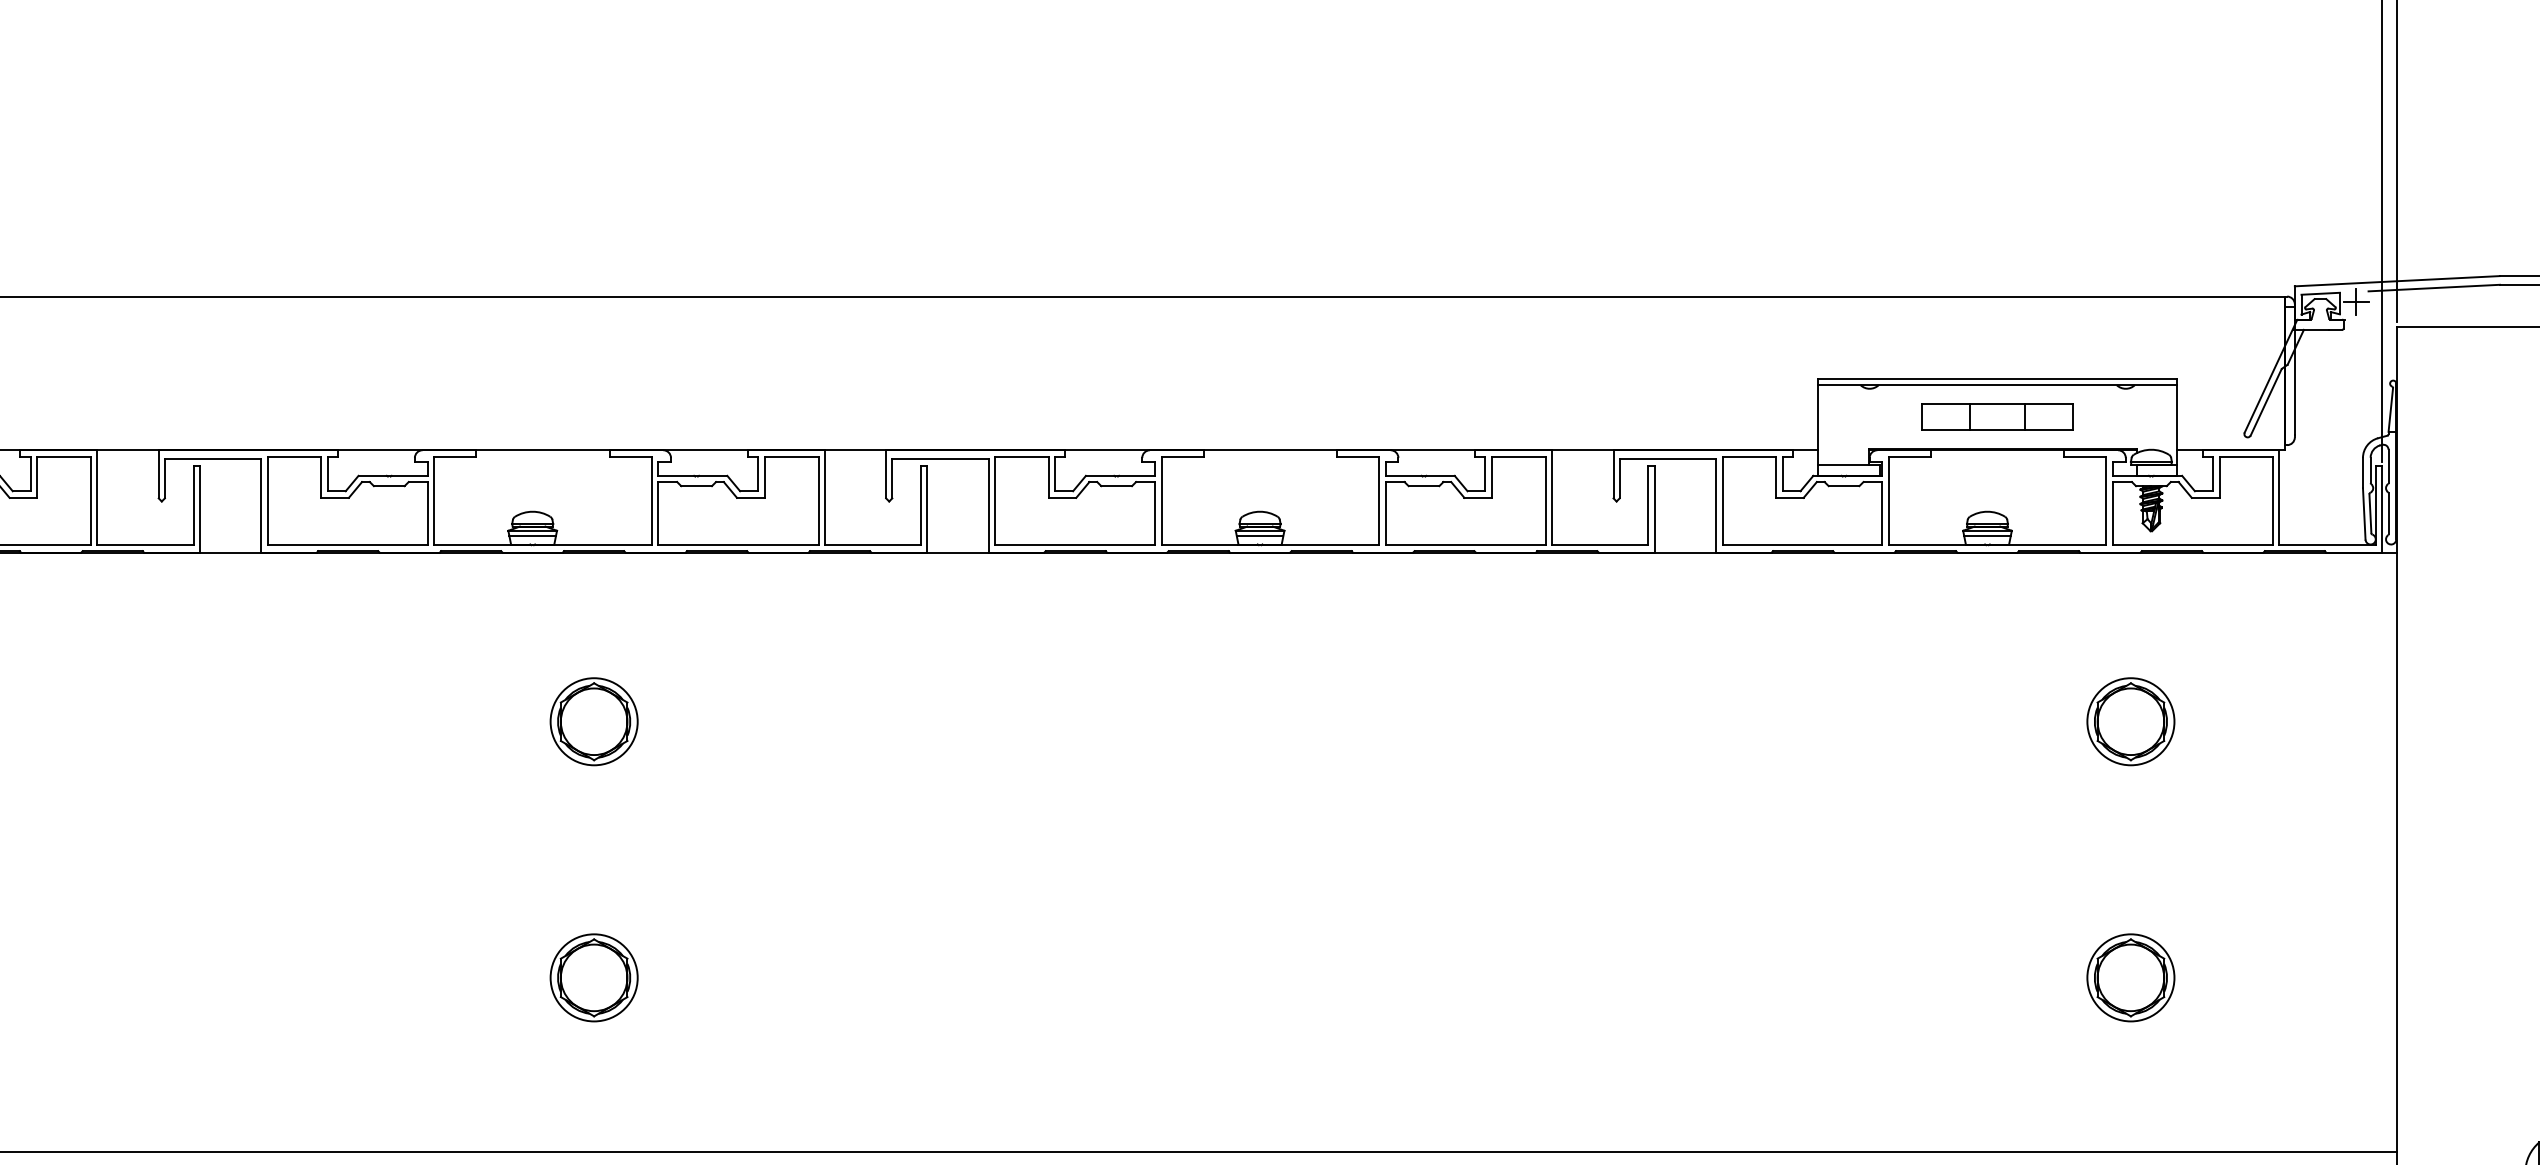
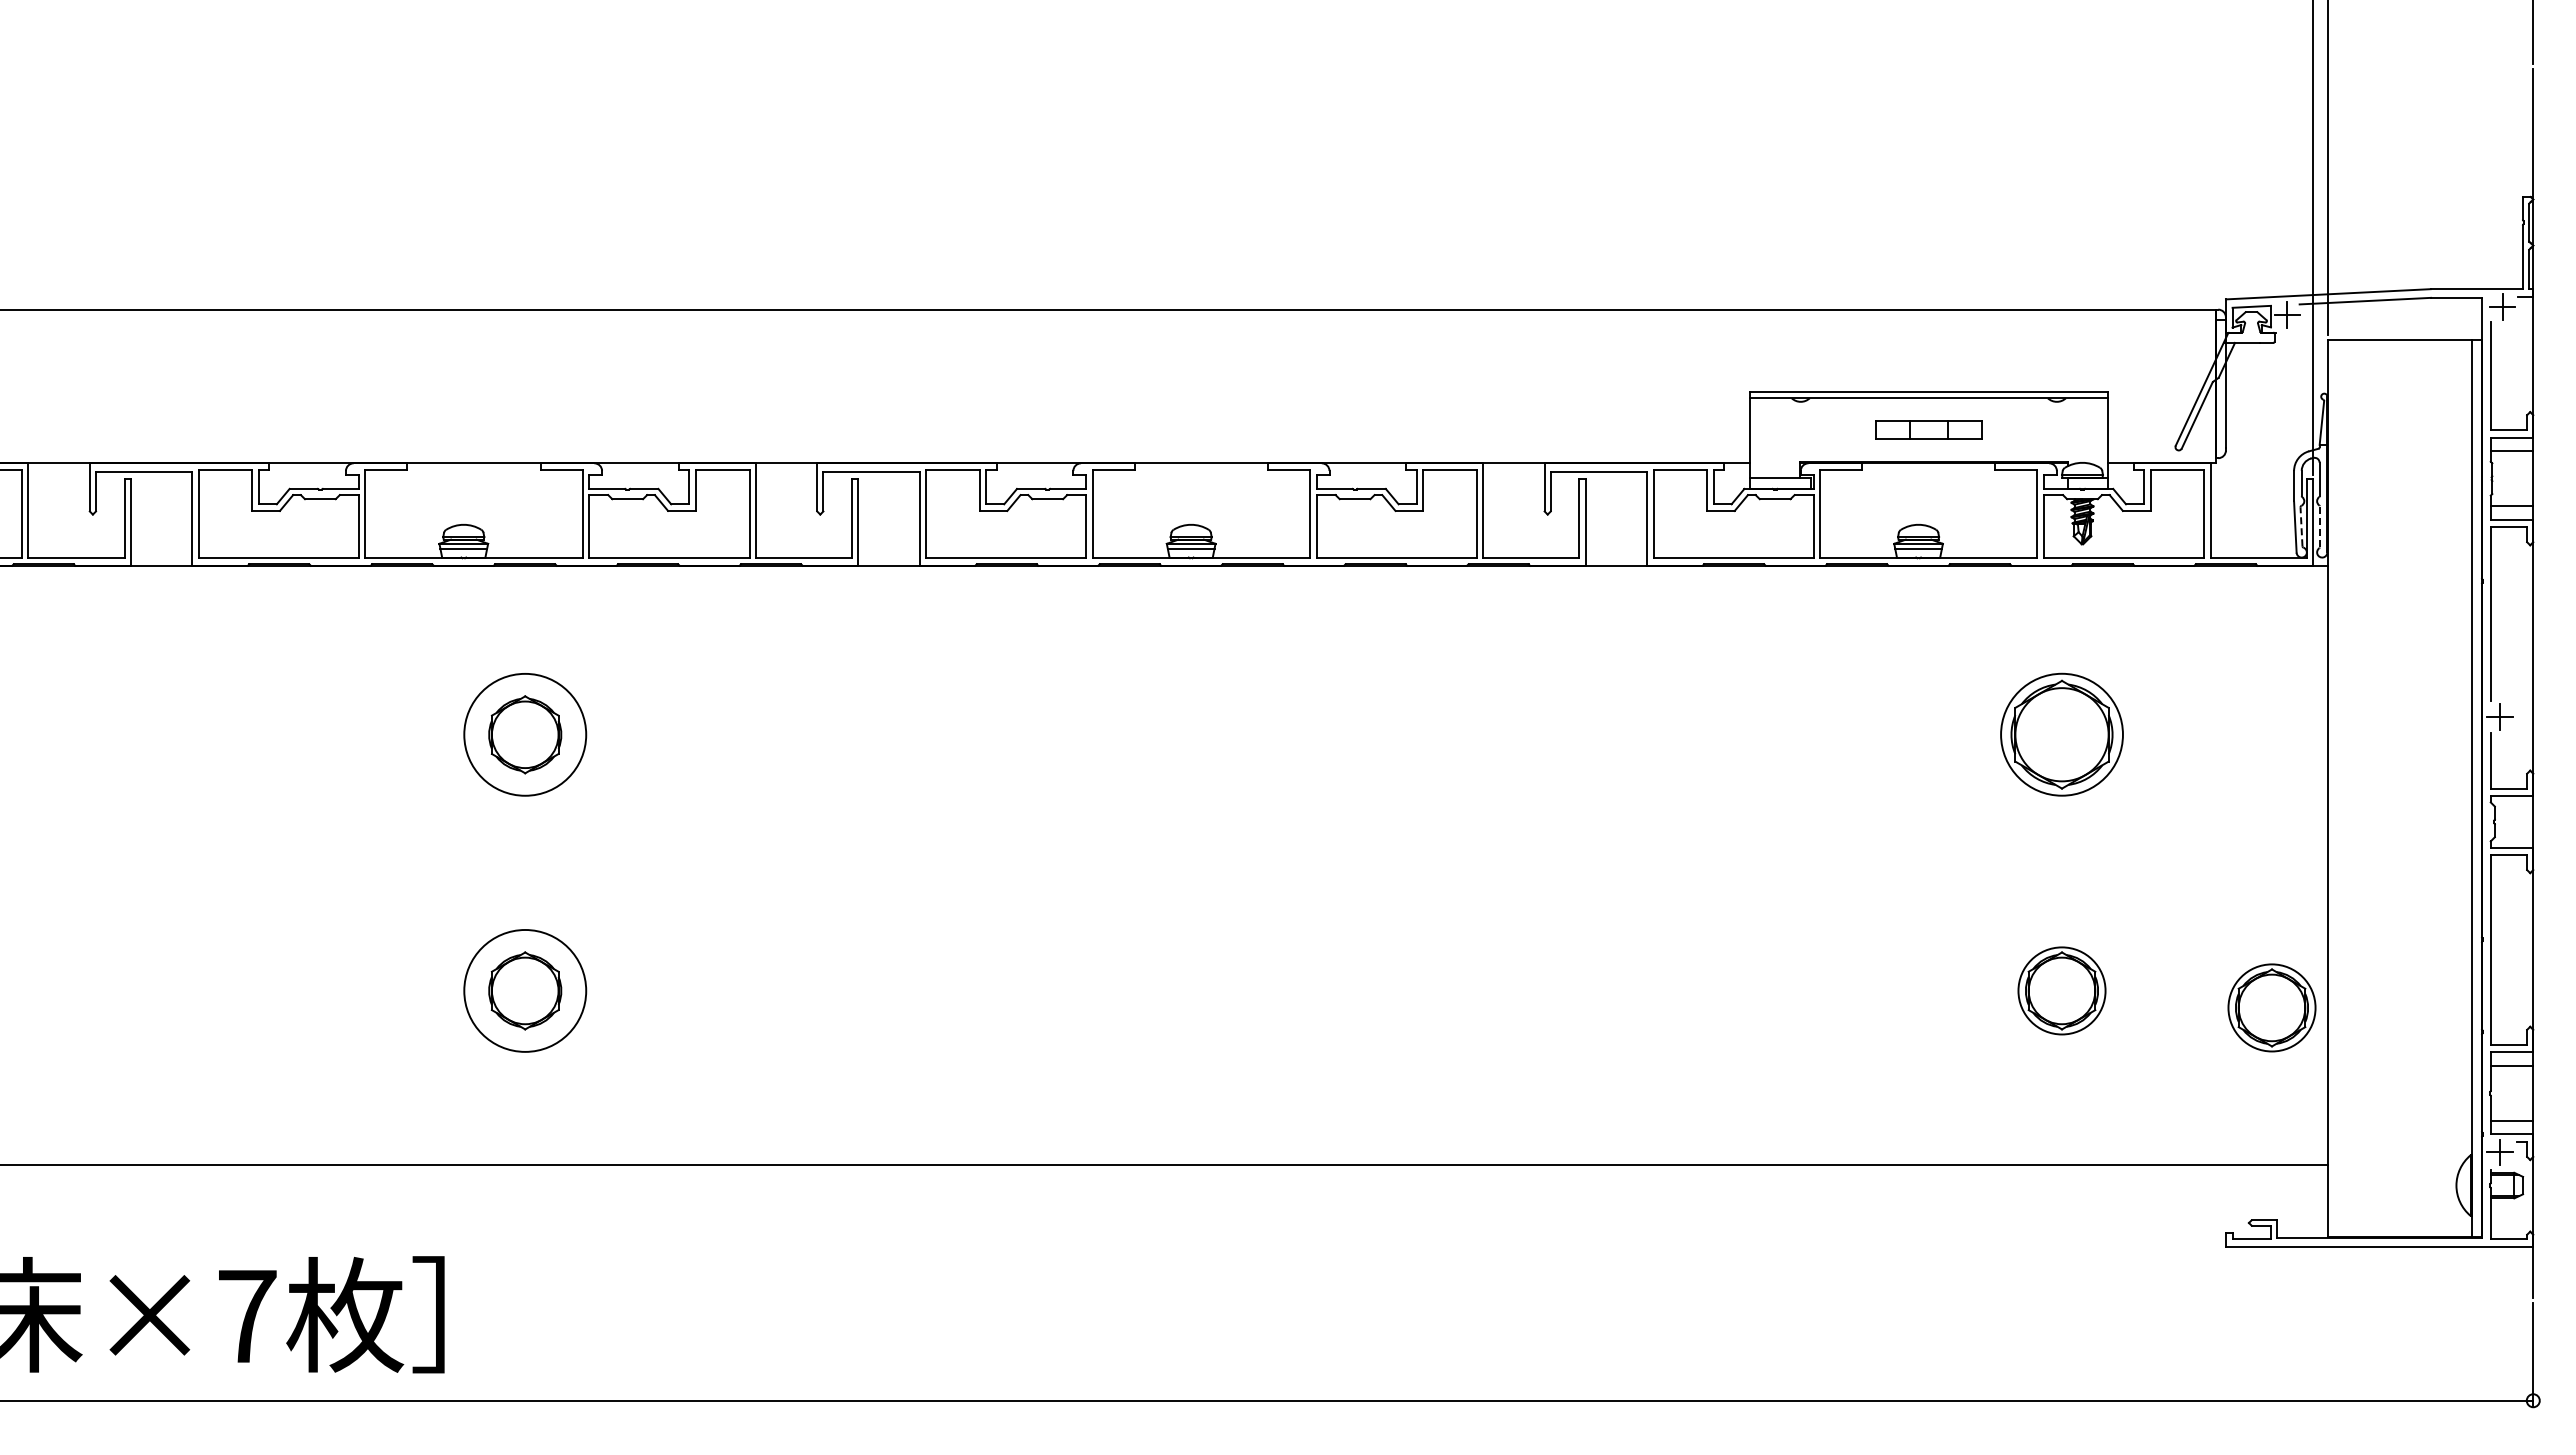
part: (1997, 416) -> (1928, 429), size x0.7
line: (2370, 513) -> (2301, 526), solid -> dashed
line: (2388, 513) -> (2319, 526), solid -> dashed
circle: (593, 721) -> (524, 734), size x1.4
part: (2130, 721) -> (2061, 734), size x1.4
circle: (593, 977) -> (524, 990), size x1.4
part: (2340, 994) -> (2271, 1007), added

